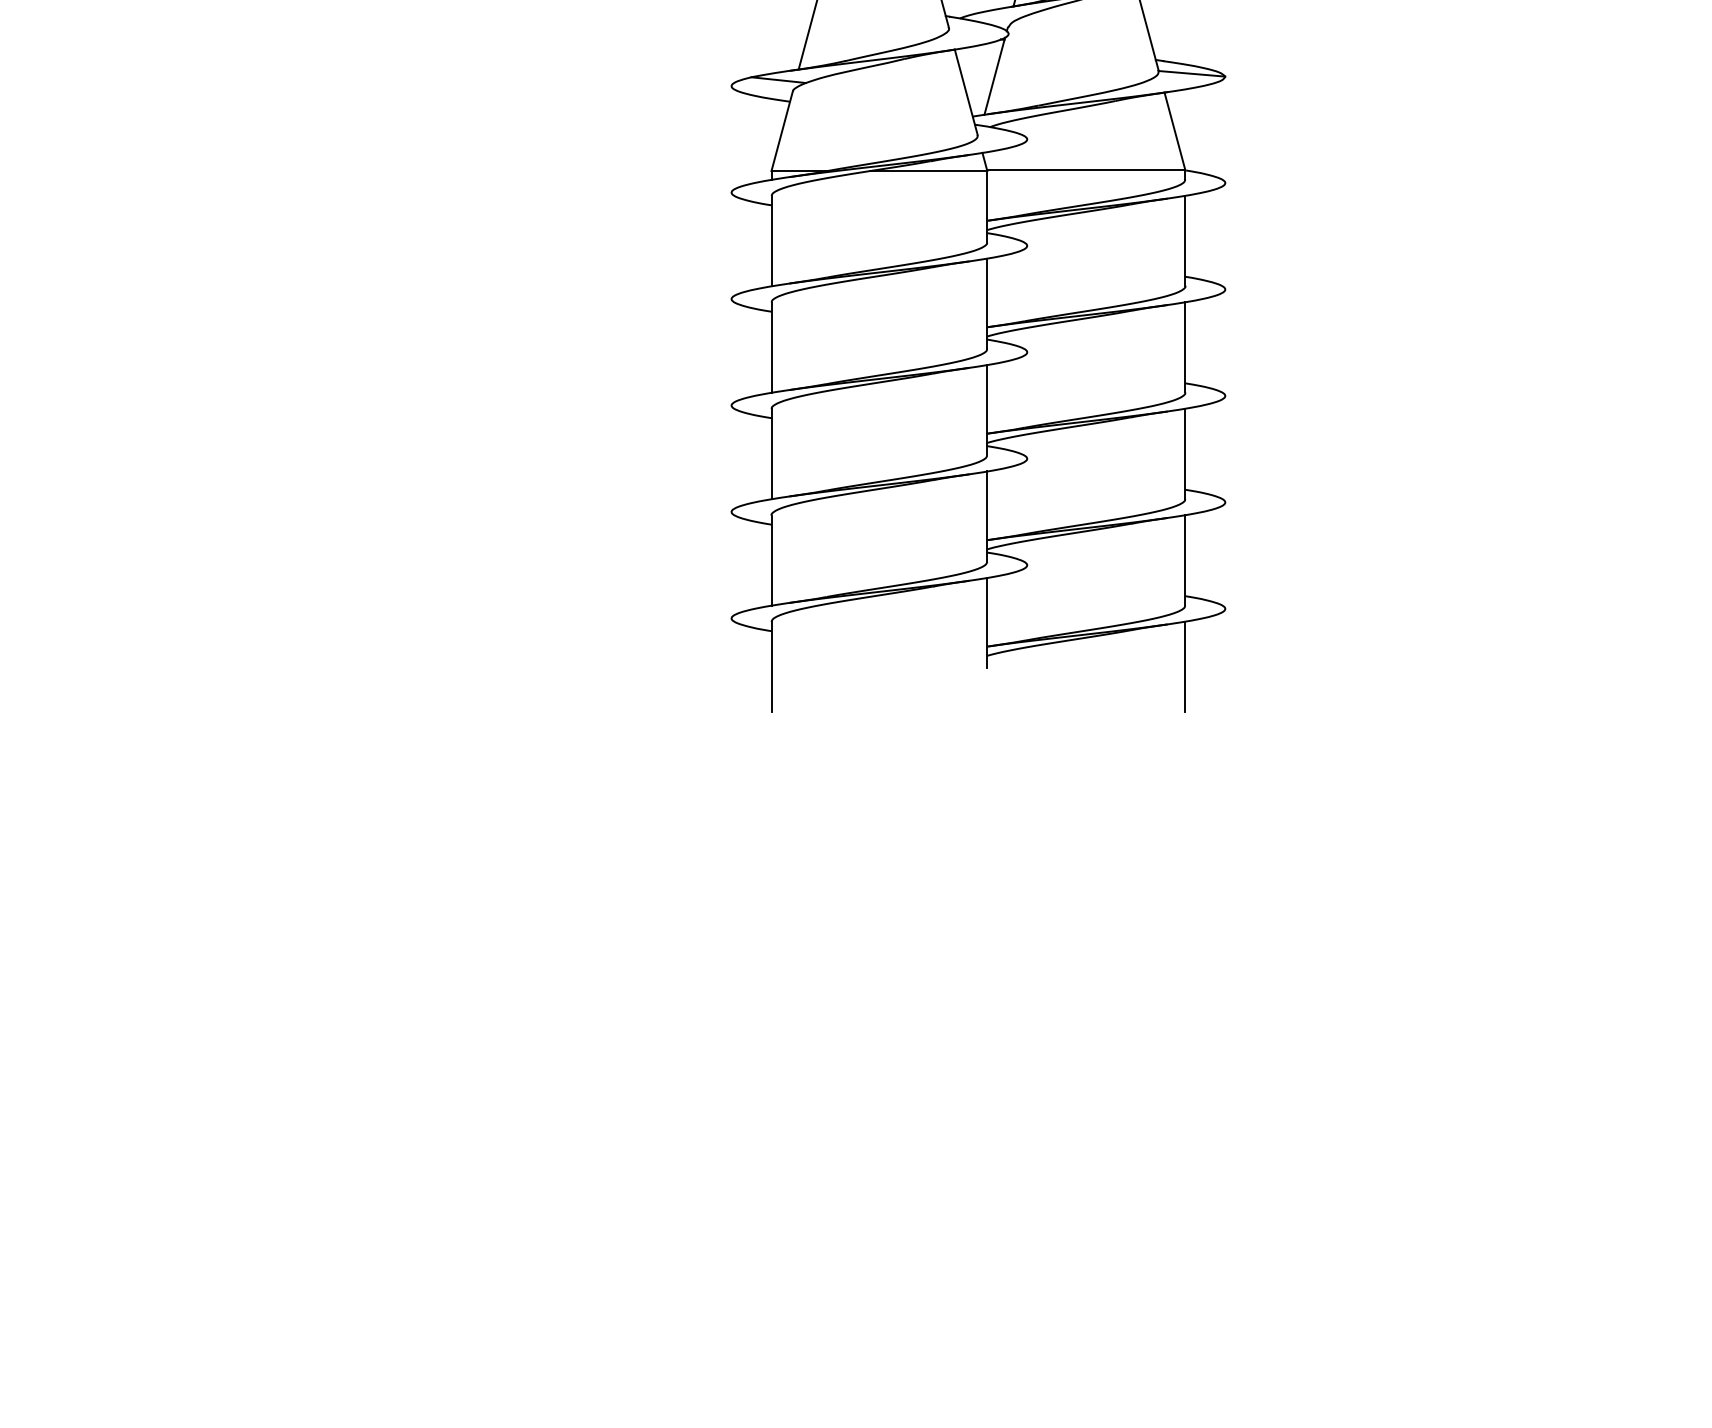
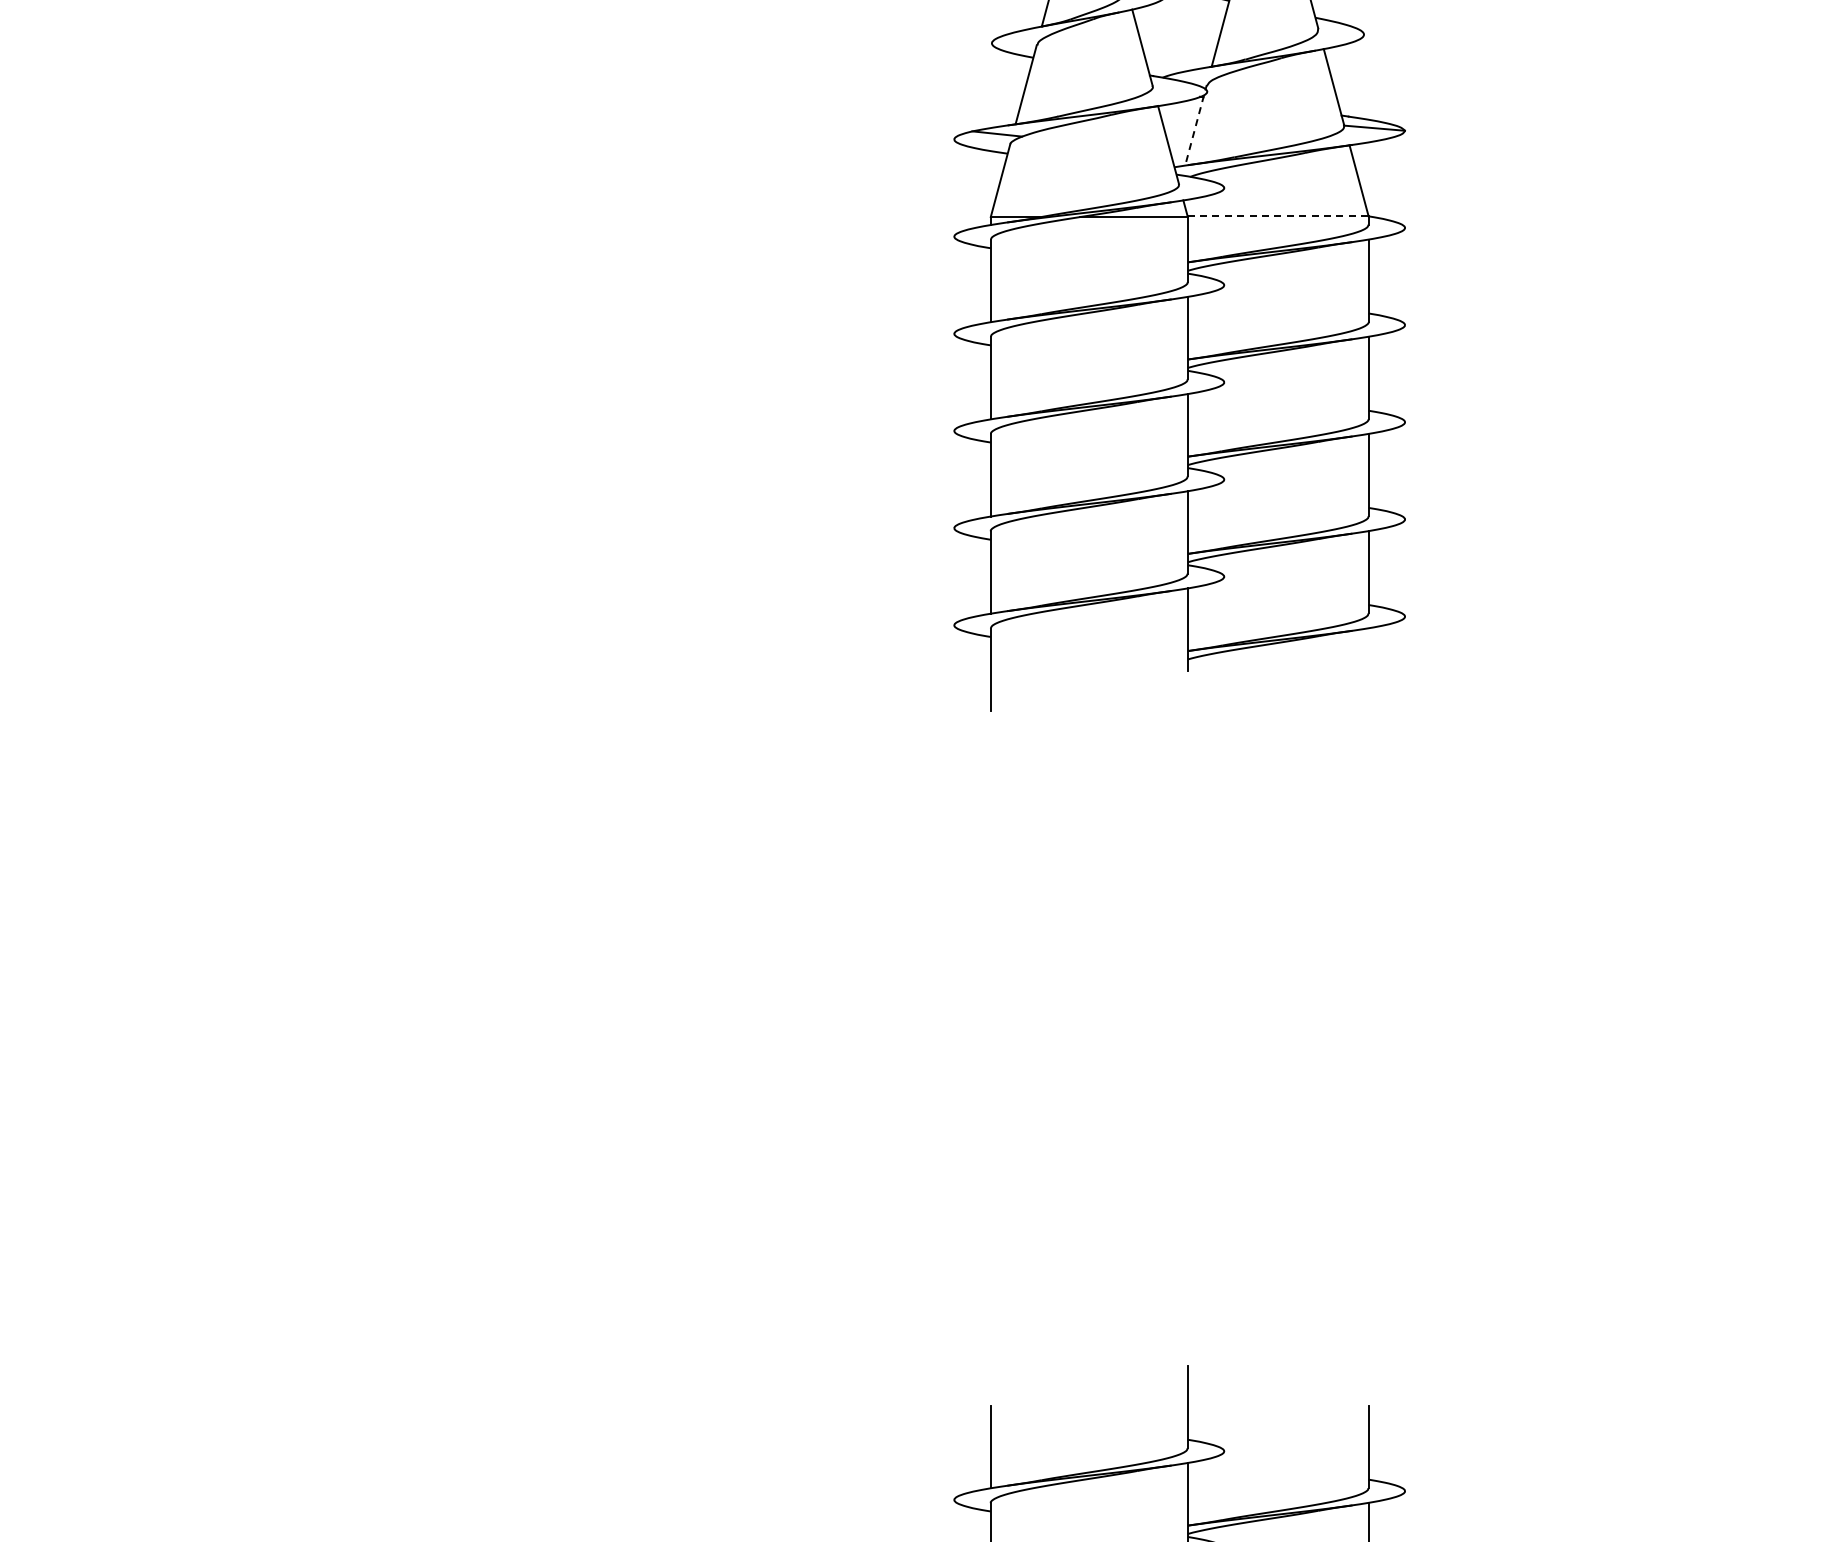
line: (994, 76) -> (1194, 130), solid -> dashed
line: (1086, 170) -> (1278, 216), solid -> dashed
line: (1185, 666) -> (1368, 669), removed

